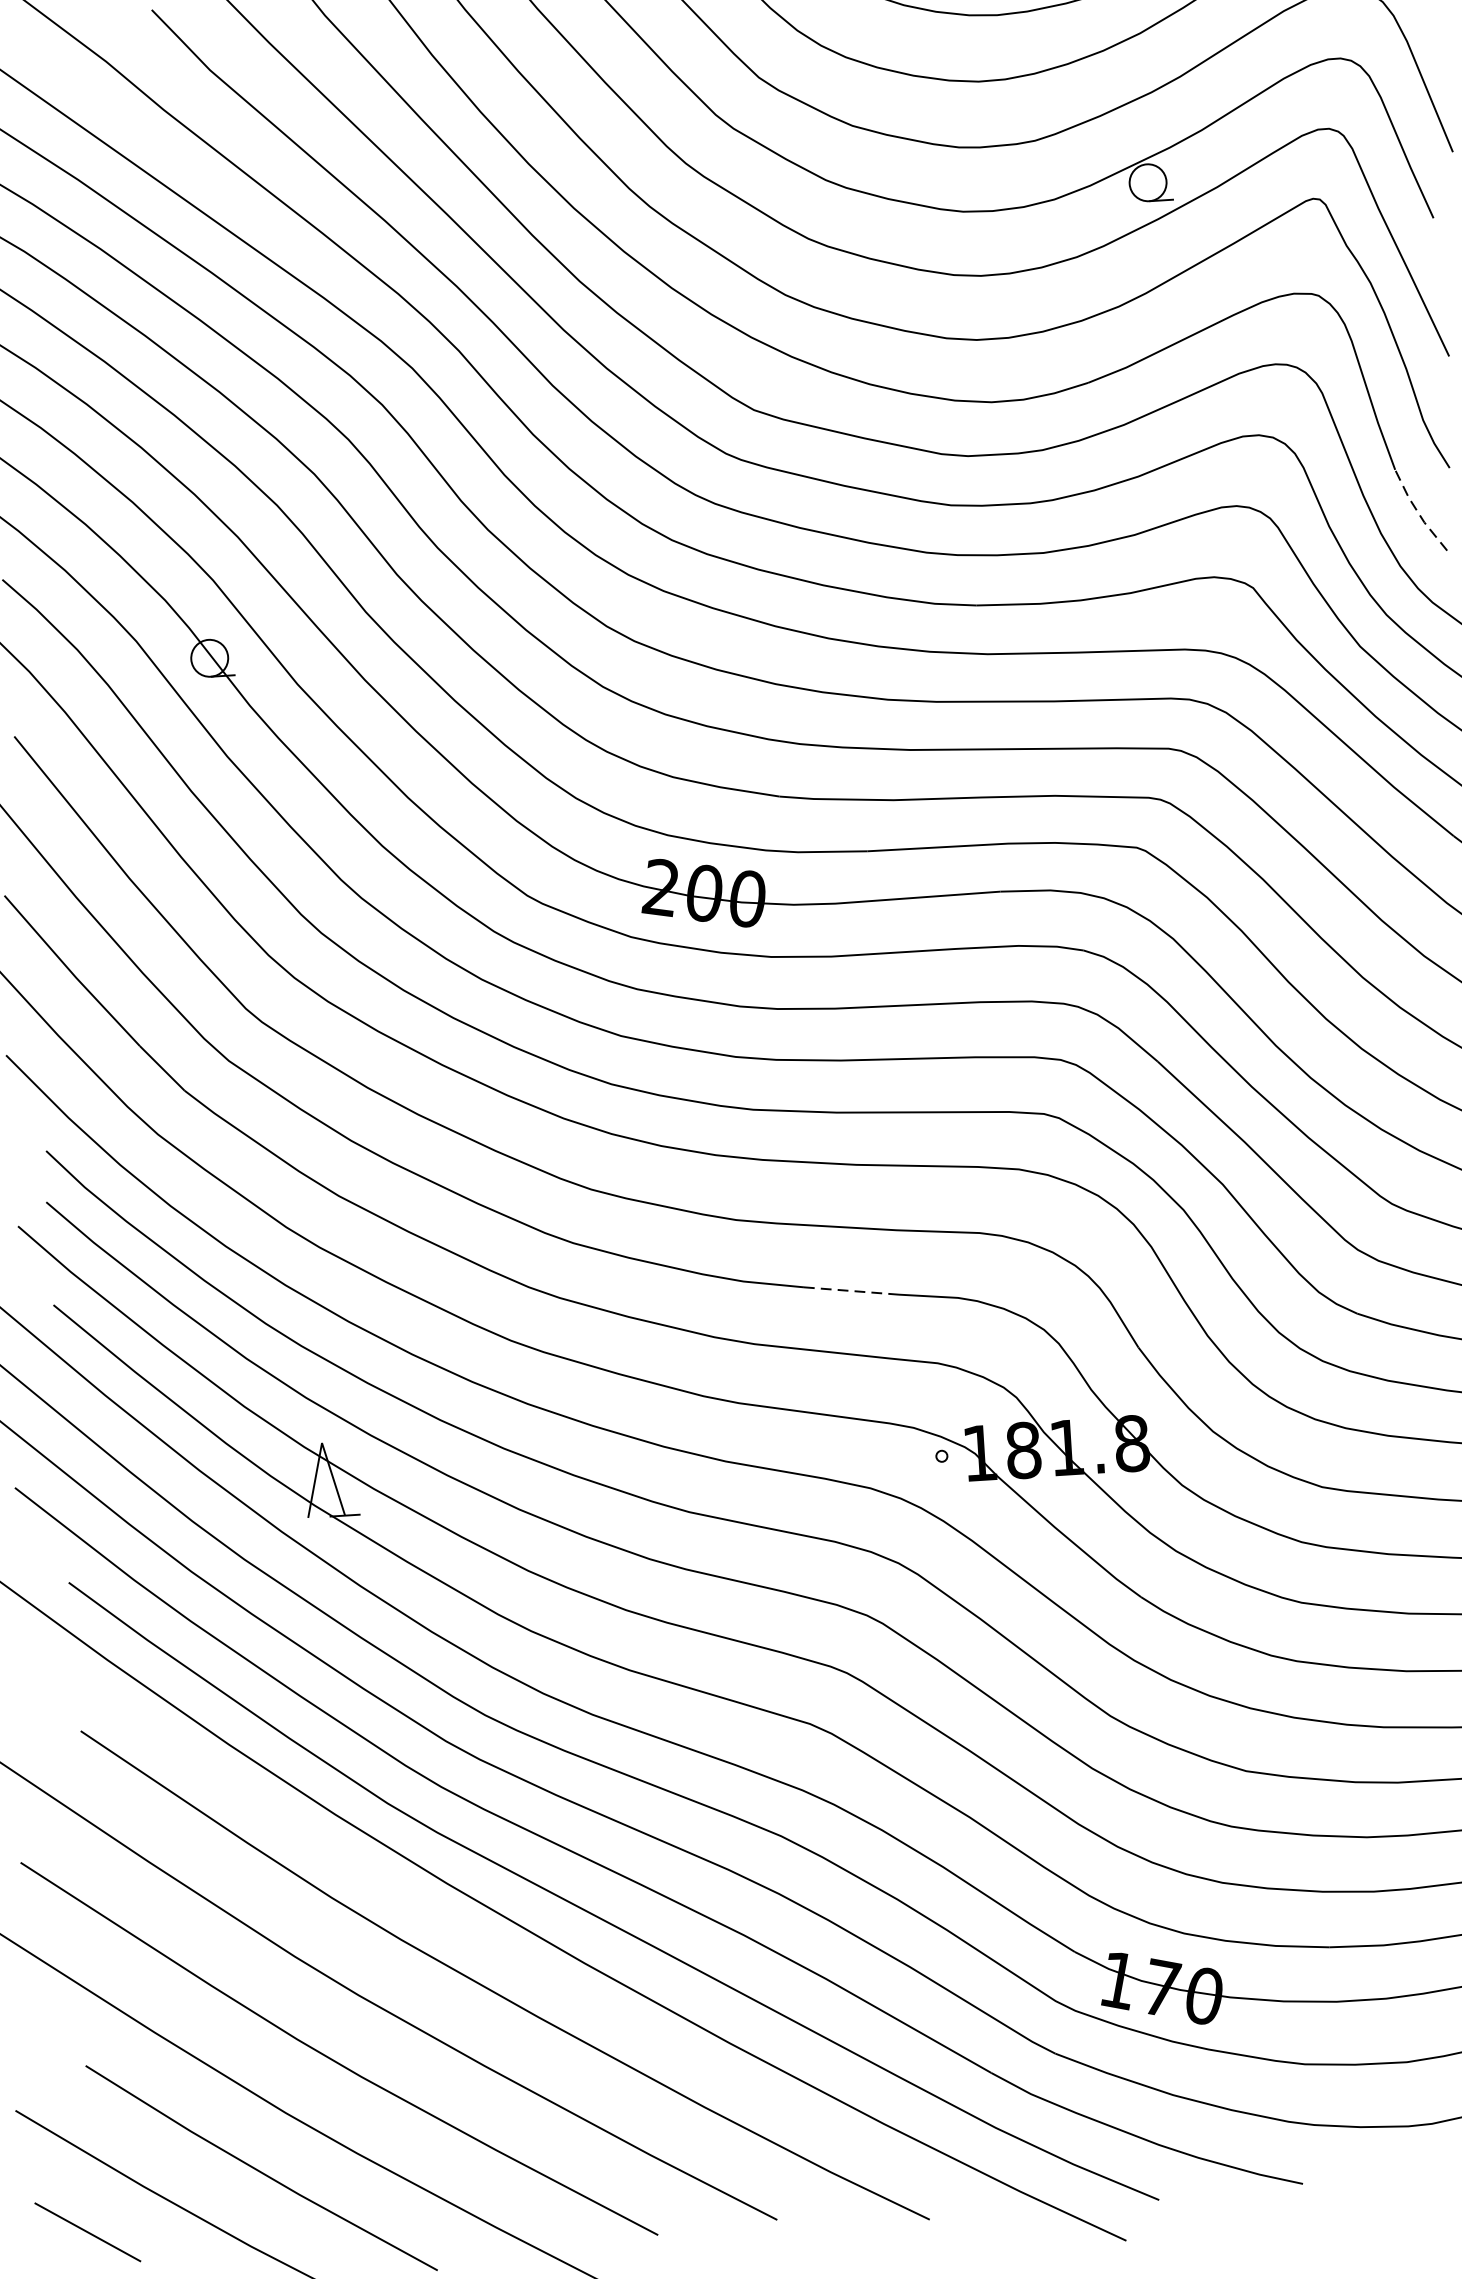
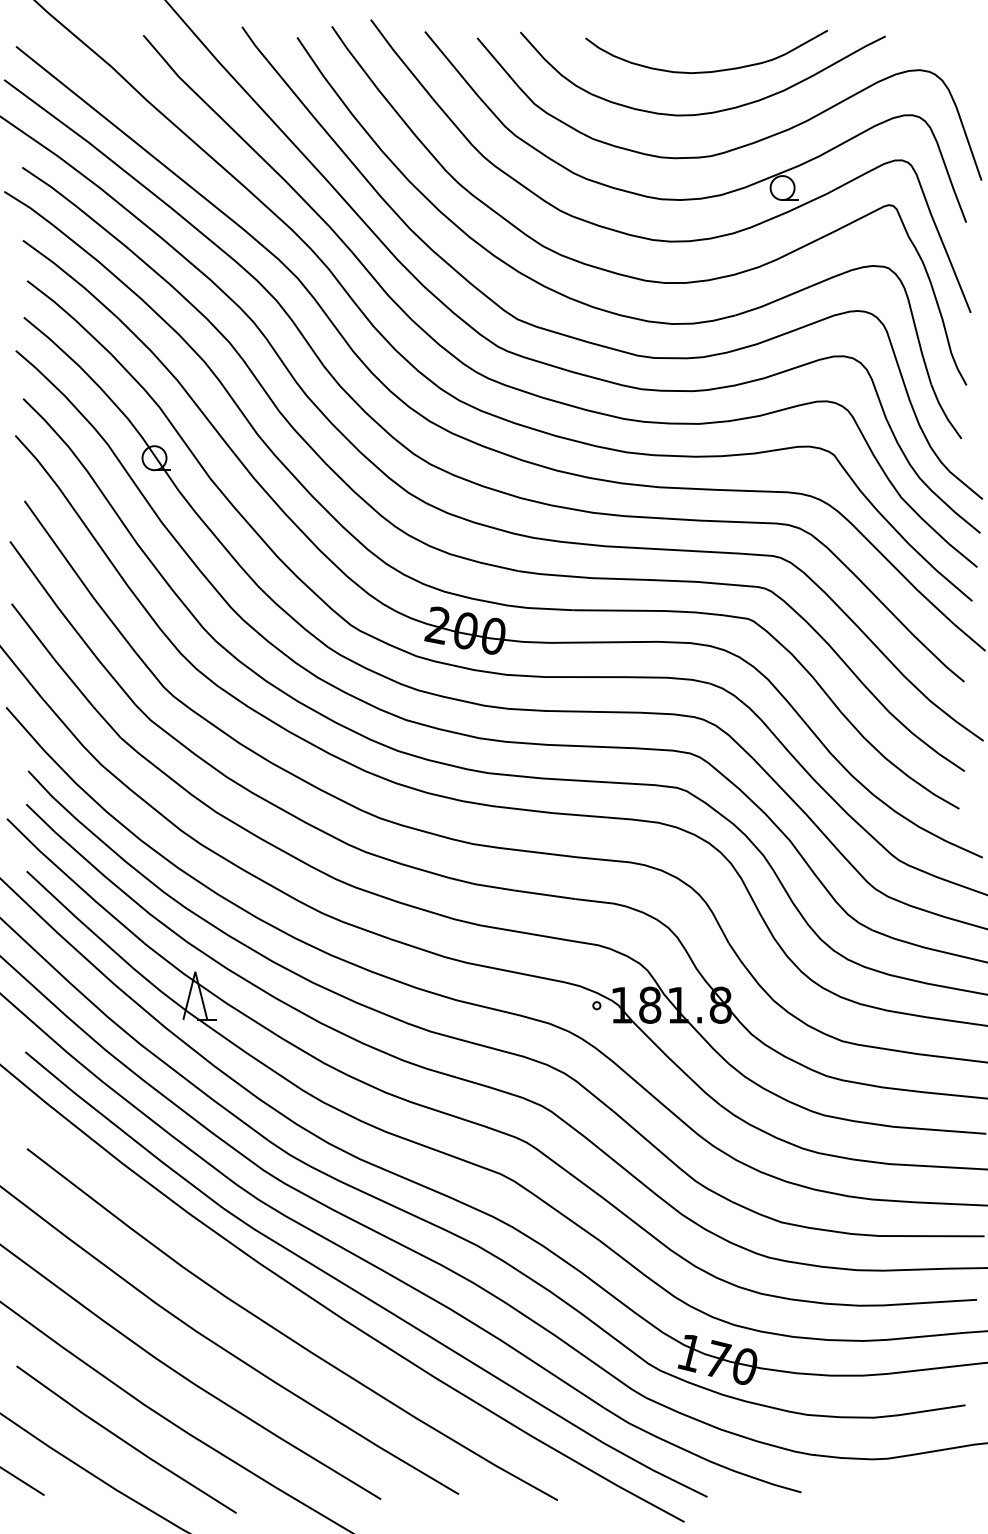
line: (1416, 511) -> (943, 412), dashed -> solid
line: (850, 1290) -> (544, 894), dashed -> solid

